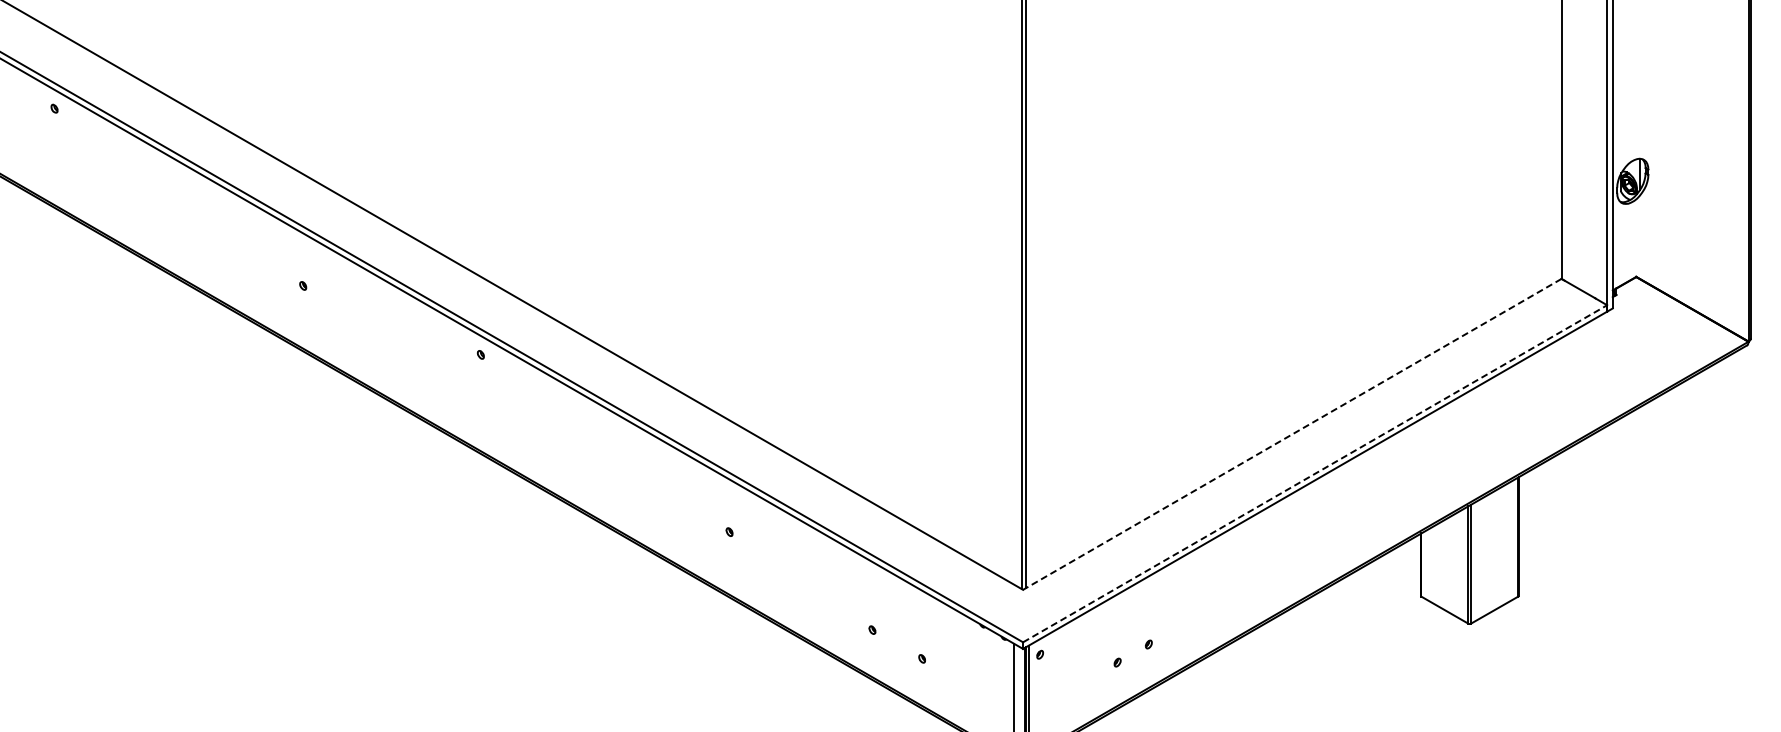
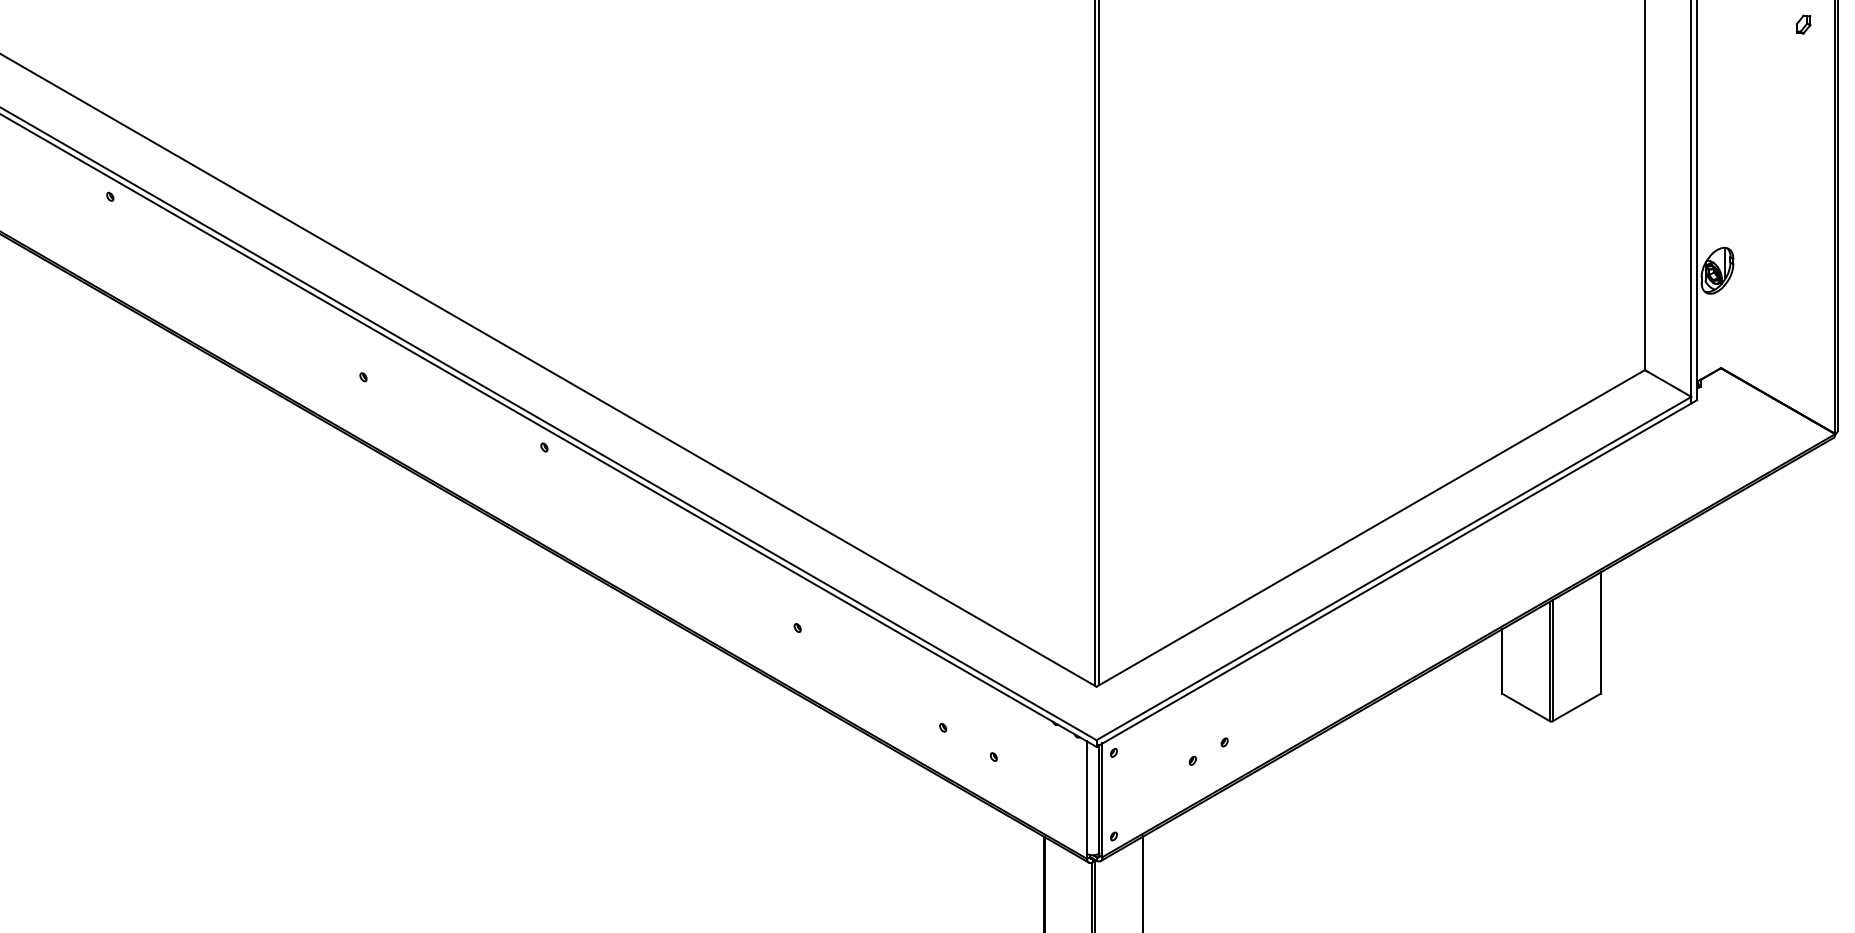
line: (1292, 434) -> (1370, 528), dashed -> solid
line: (1315, 473) -> (1394, 568), dashed -> solid

